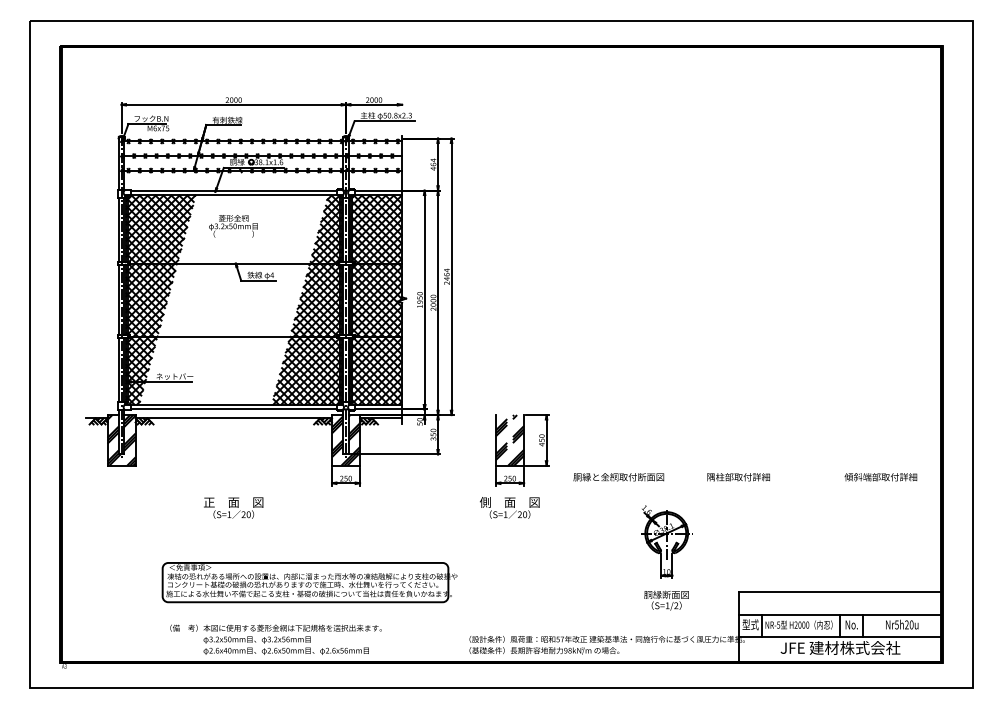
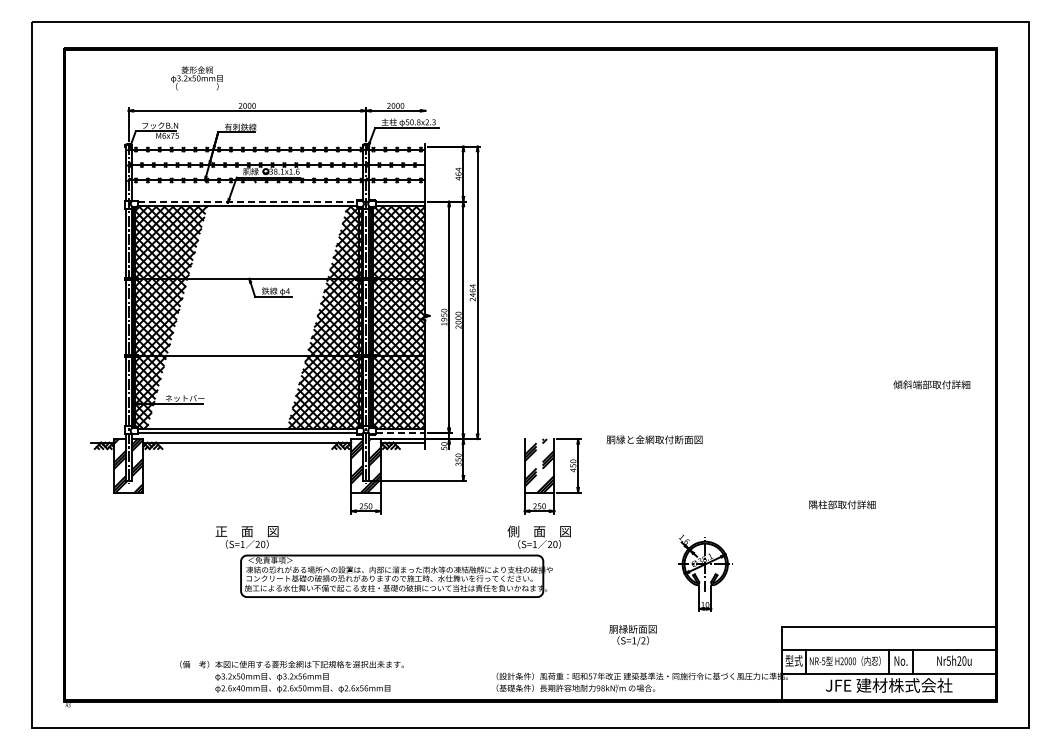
line: (233, 190) -> (247, 201), solid -> dashed
text: (233, 226) -> (196, 78), moved
line: (378, 409) -> (400, 433), solid -> dashed
text: (618, 476) -> (654, 439), moved
text: (738, 476) -> (842, 504), moved
text: (880, 476) -> (931, 384), moved
part: (309, 581) -> (396, 575), moved
text: (665, 600) -> (632, 635), moved

